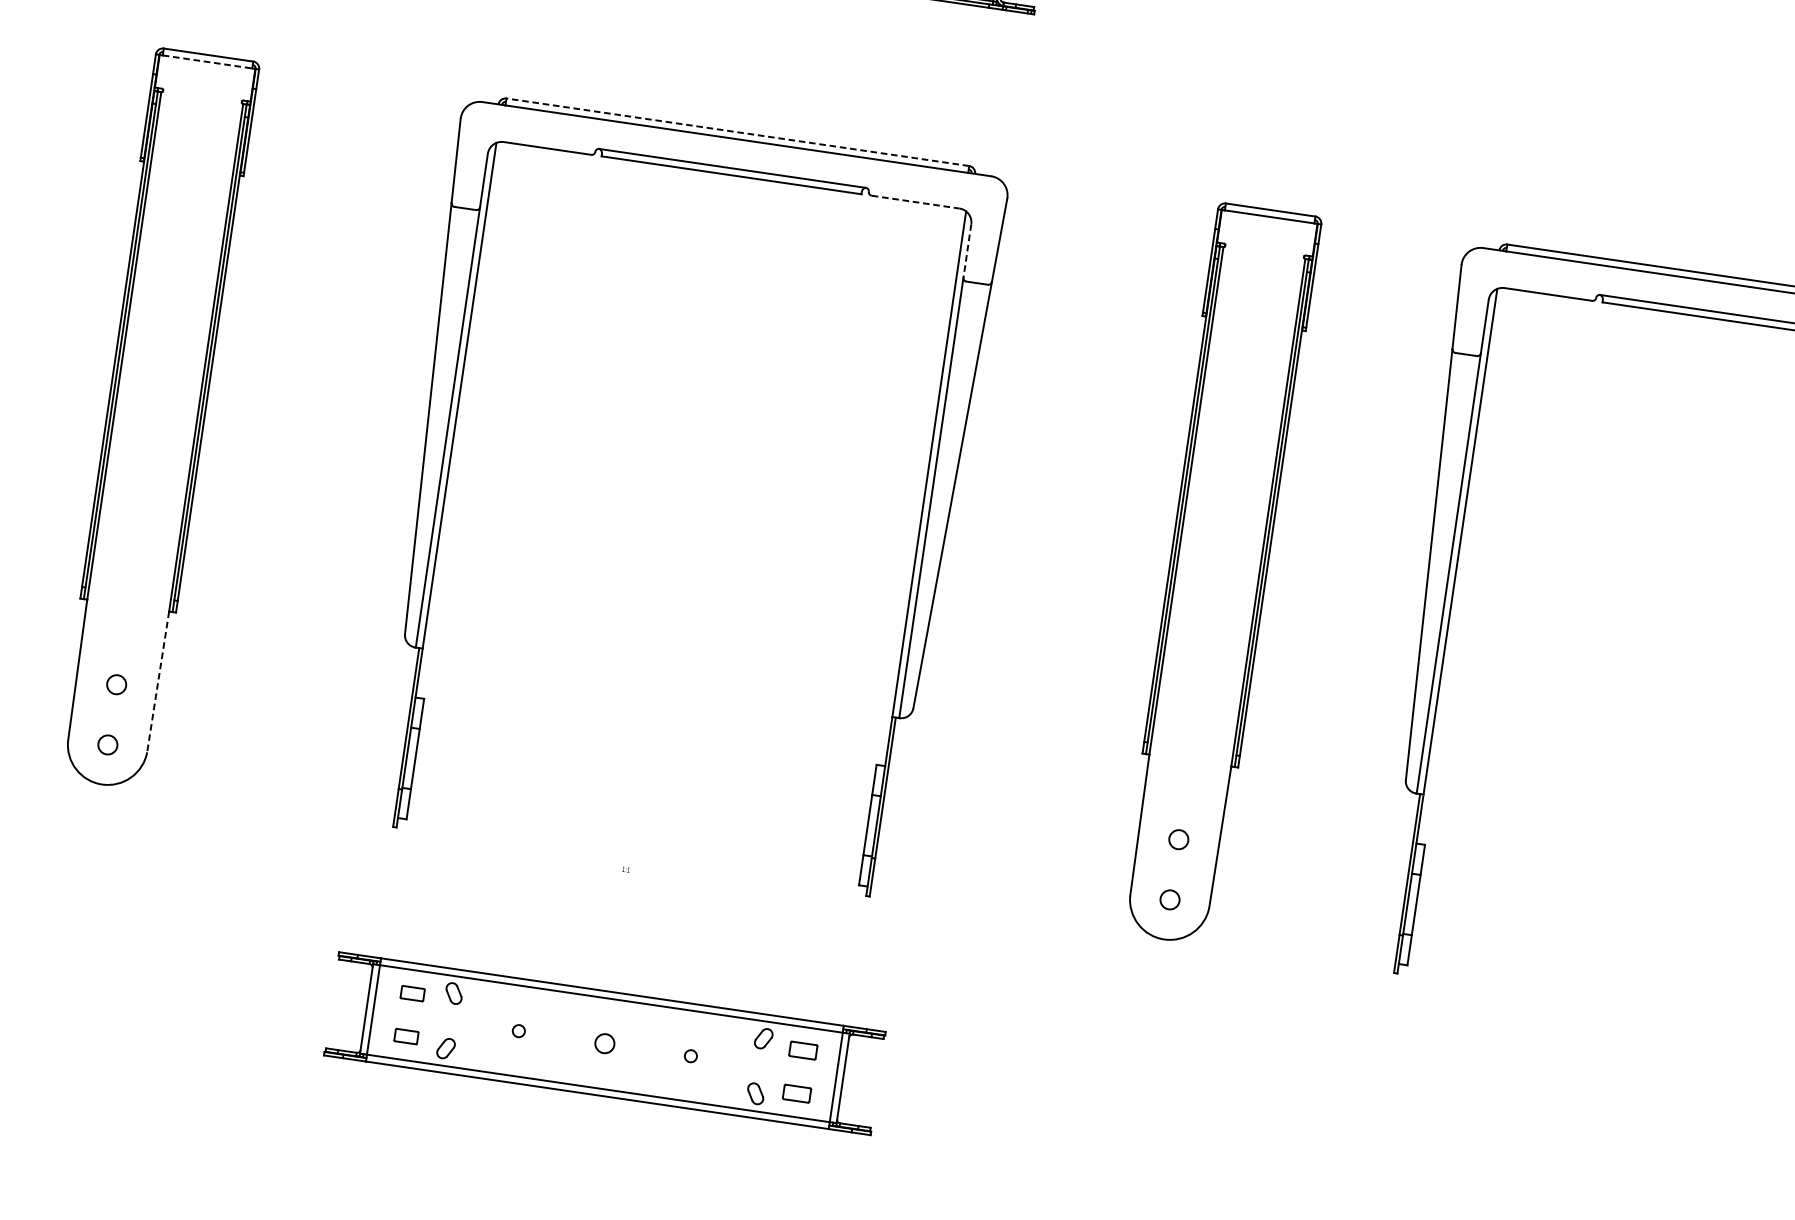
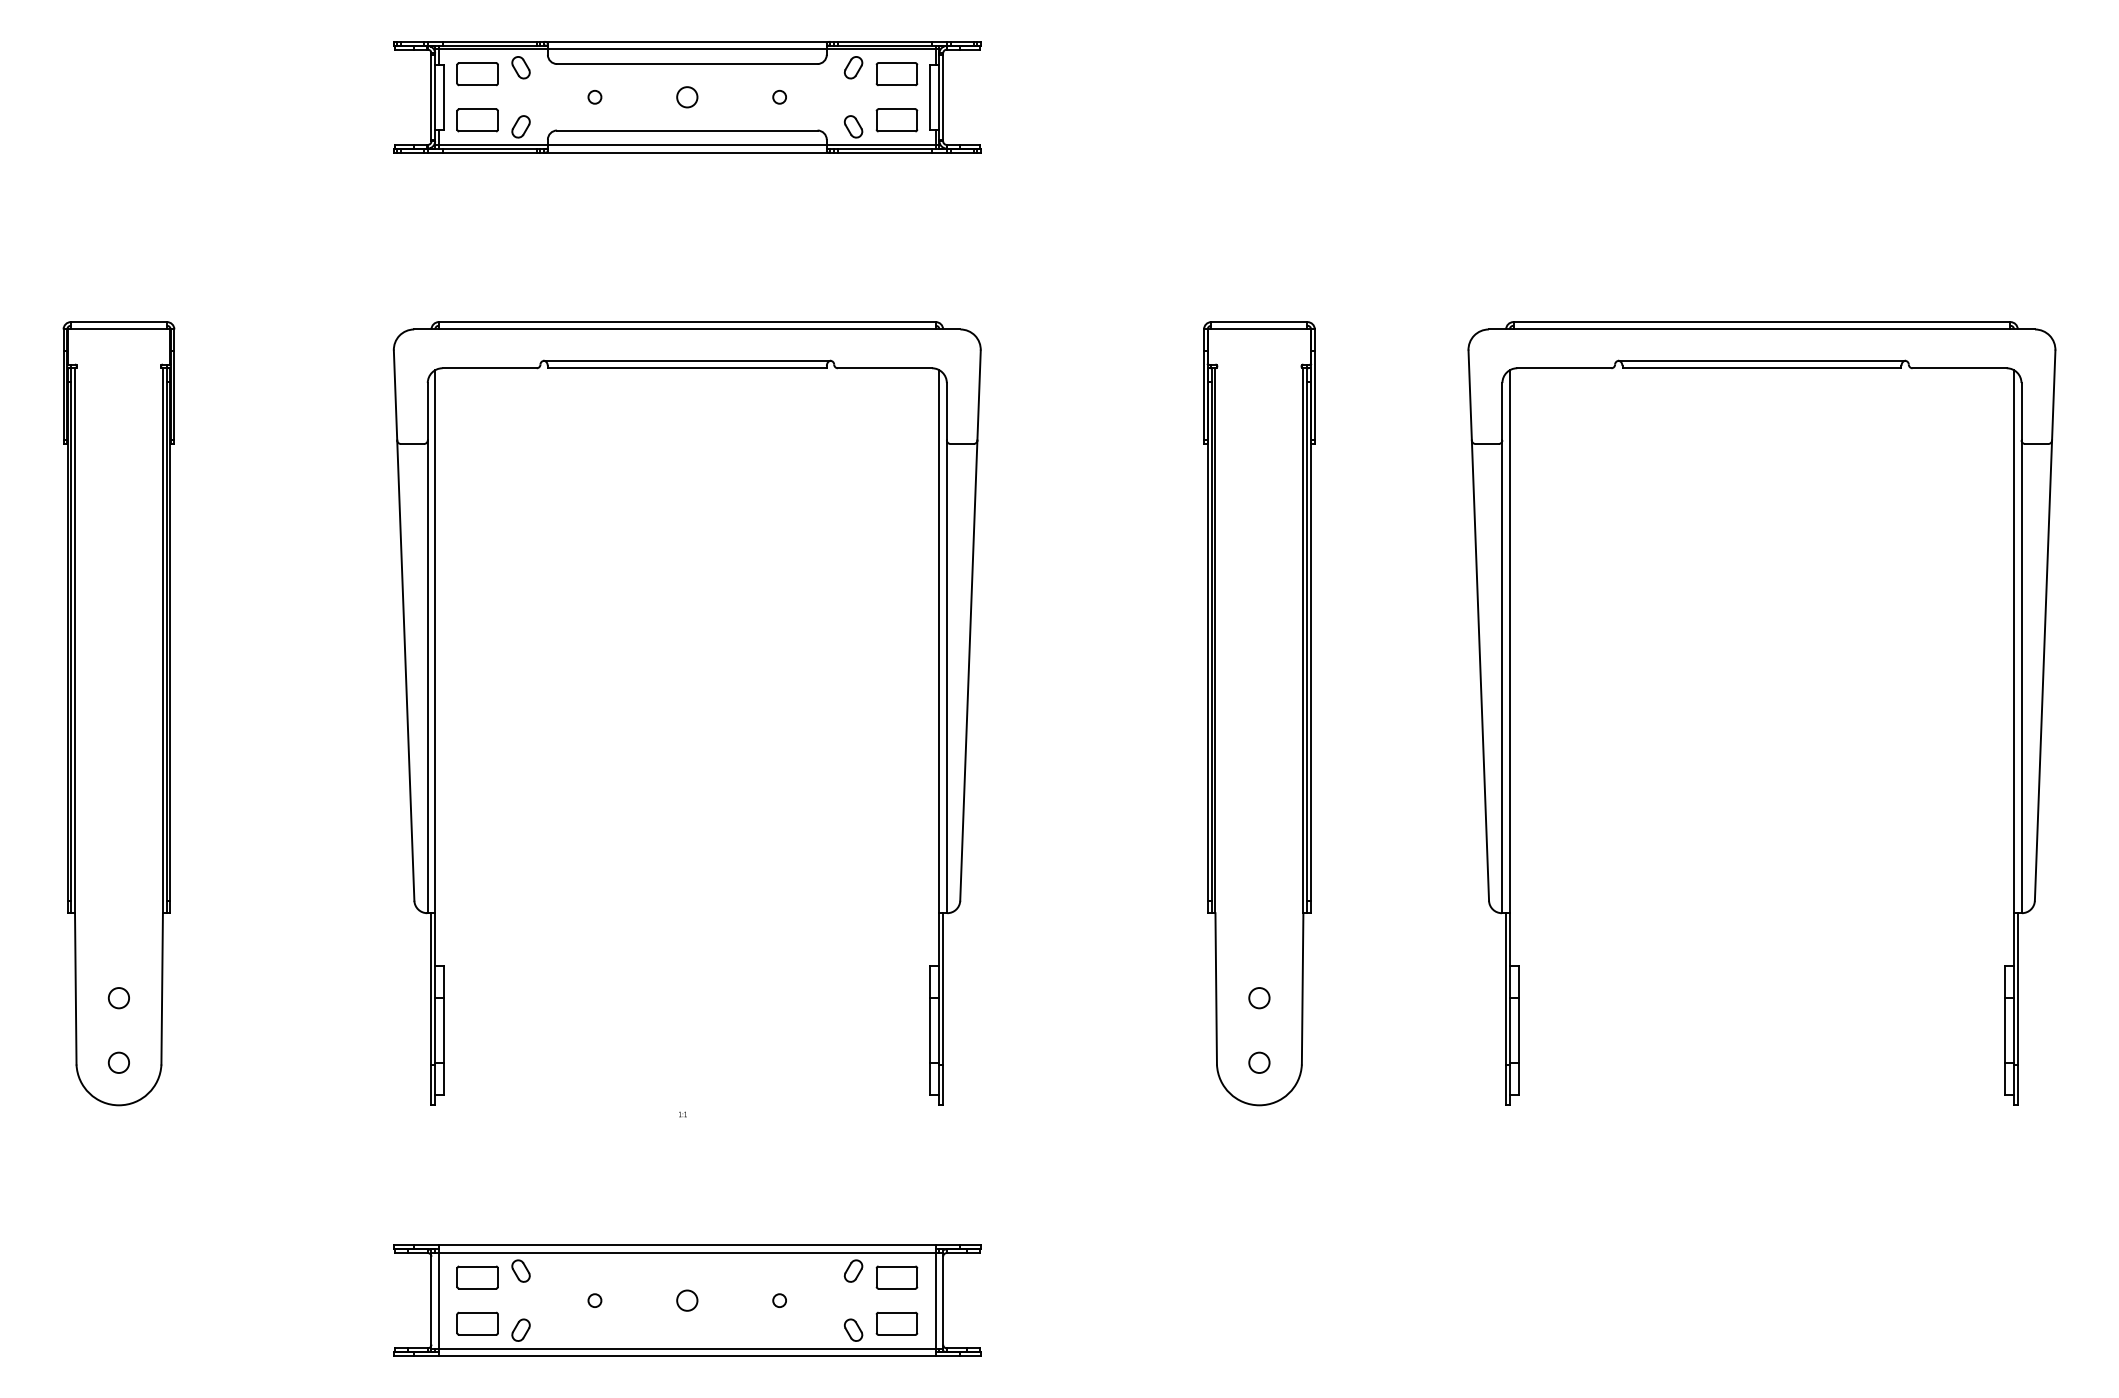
line: (208, 62) -> (119, 329), dashed -> solid
line: (737, 132) -> (686, 322), dashed -> solid
line: (916, 202) -> (885, 368), dashed -> solid
line: (967, 250) -> (946, 411), dashed -> solid
line: (158, 681) -> (162, 988), dashed -> solid
part: (412, 993) -> (477, 1277), size x1.67
part: (406, 1036) -> (477, 1323), size x1.67
part: (802, 1050) -> (896, 1277), size x1.43
part: (796, 1093) -> (896, 1323), size x1.43

